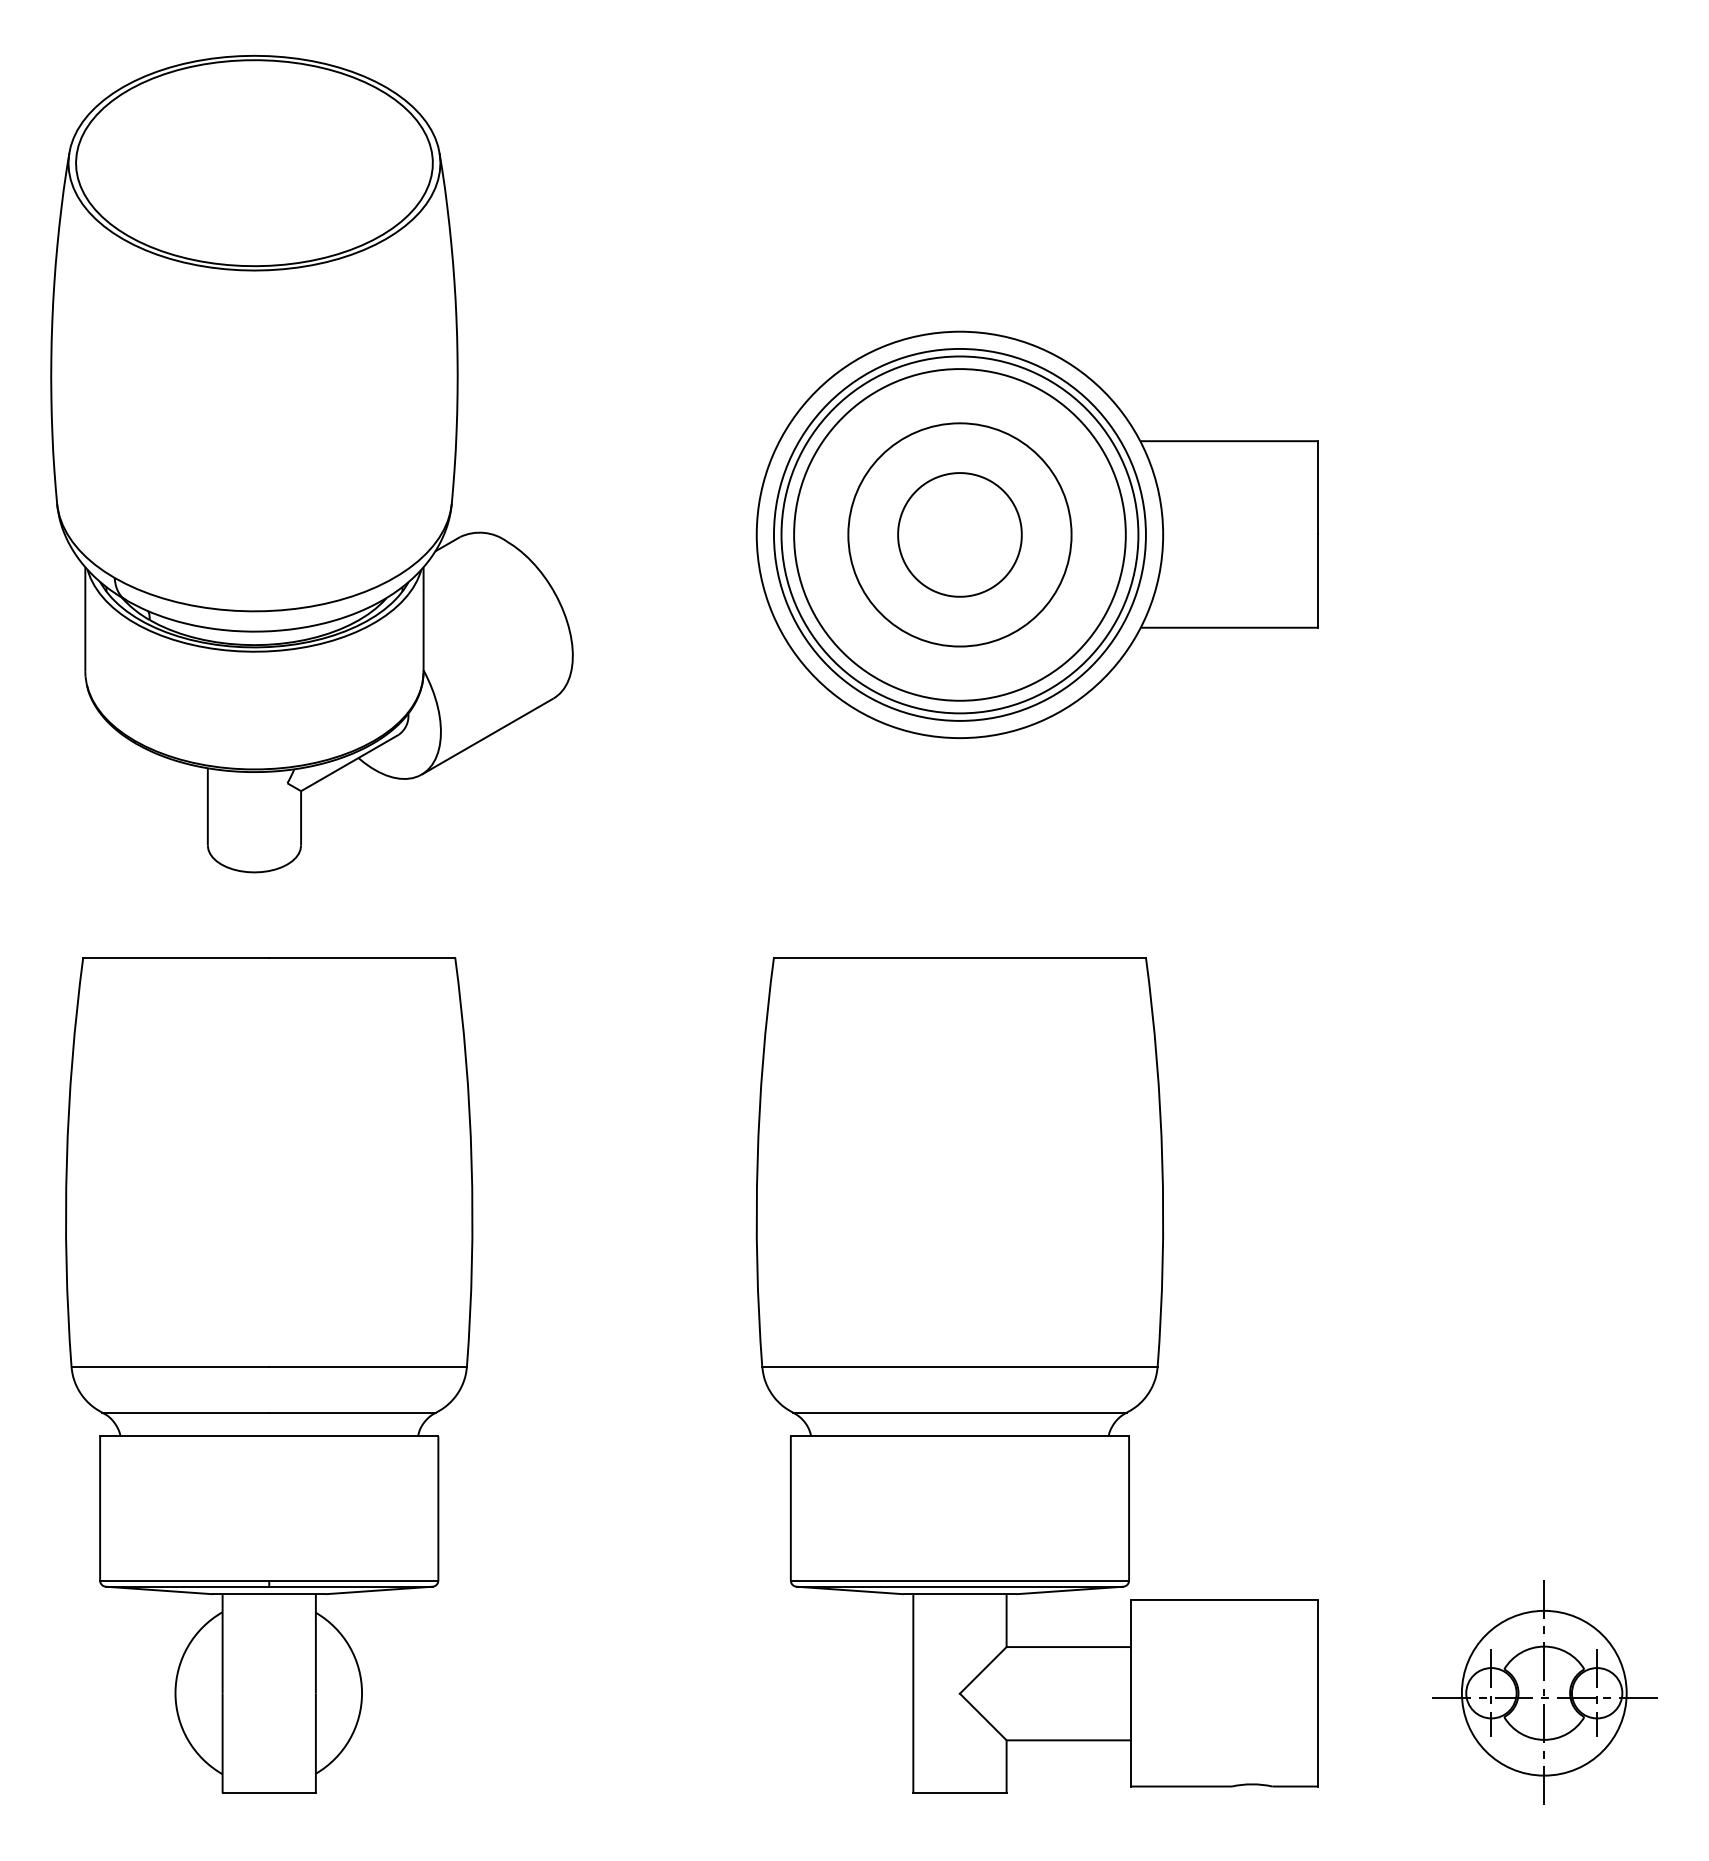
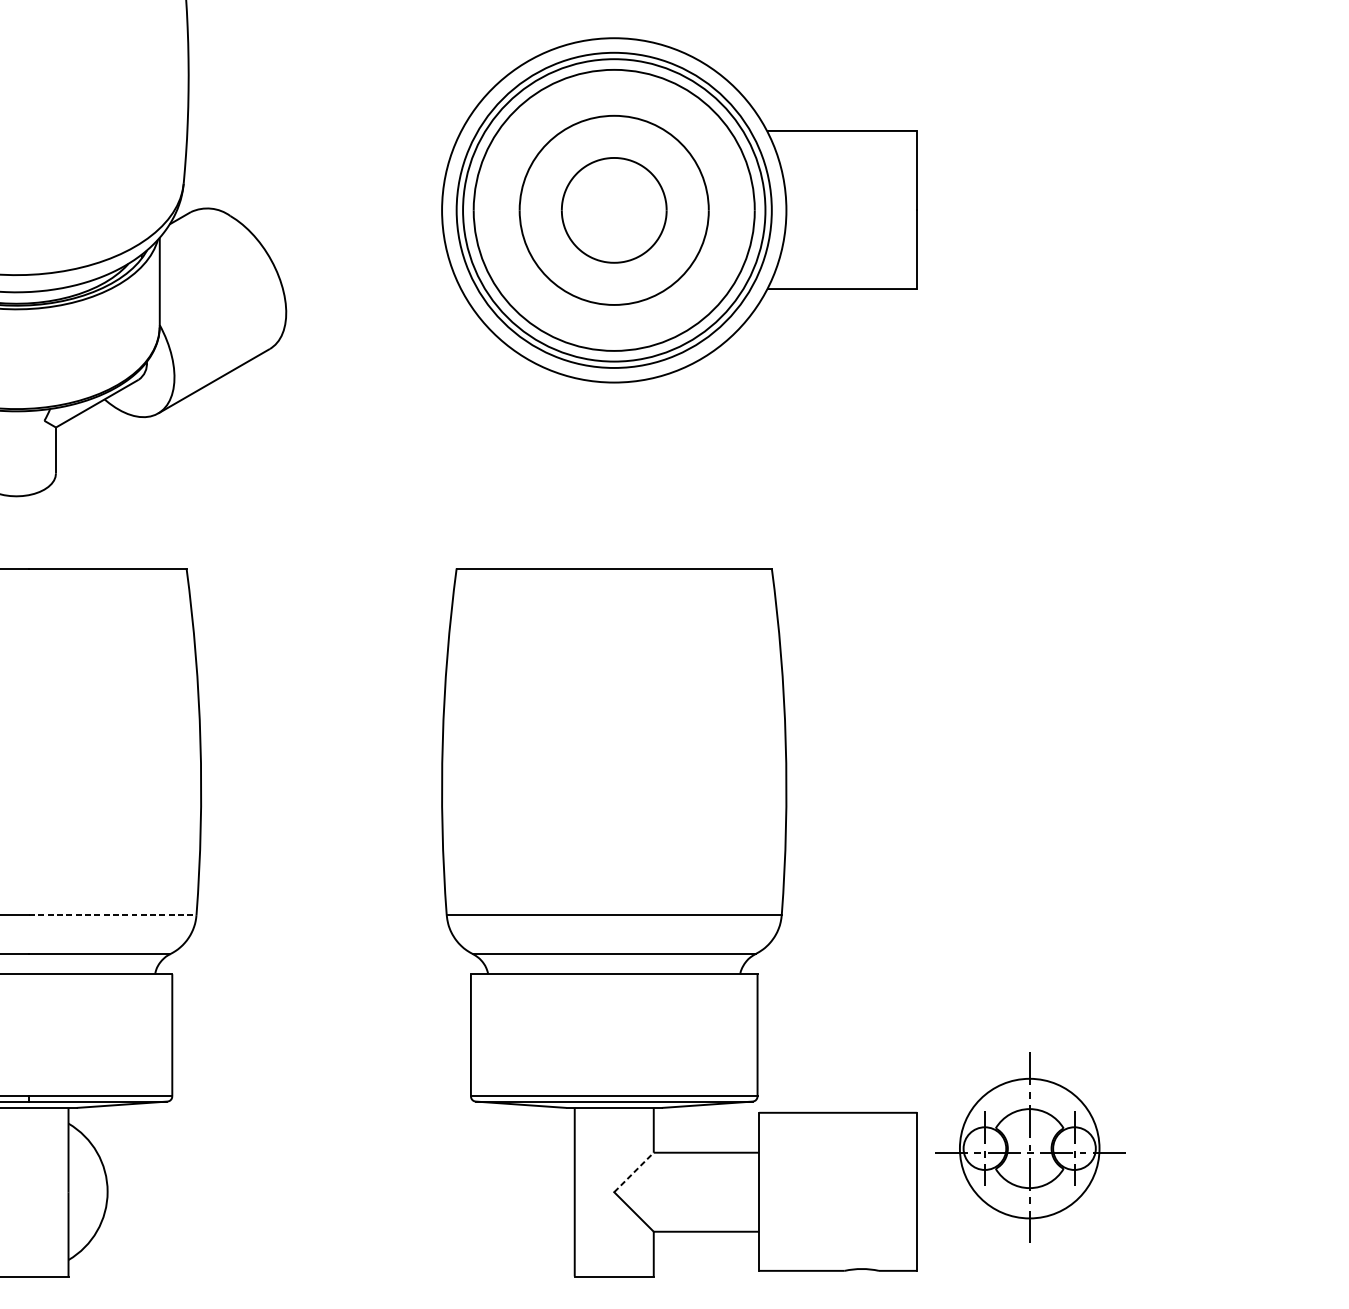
line: (368, 1366) -> (113, 914), solid -> dashed
line: (983, 1670) -> (634, 1172), solid -> dashed
part: (1544, 1692) -> (1029, 1147), moved

